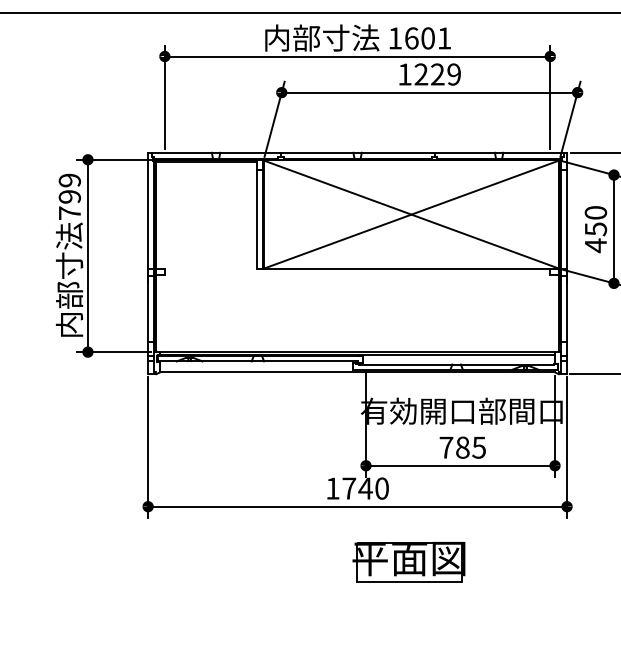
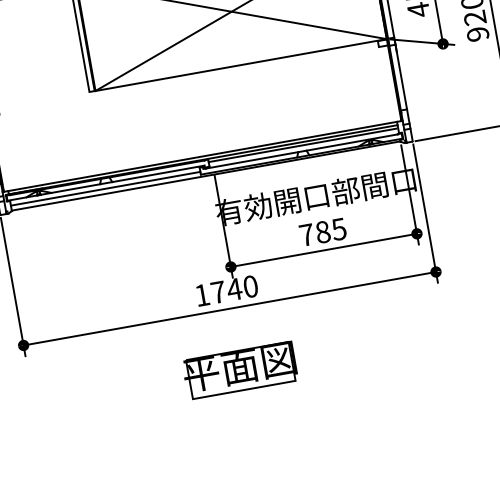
line: (457, 358) -> (302, 145), added
line: (256, 366) -> (105, 188), added
part: (408, 562) -> (239, 370), moved

